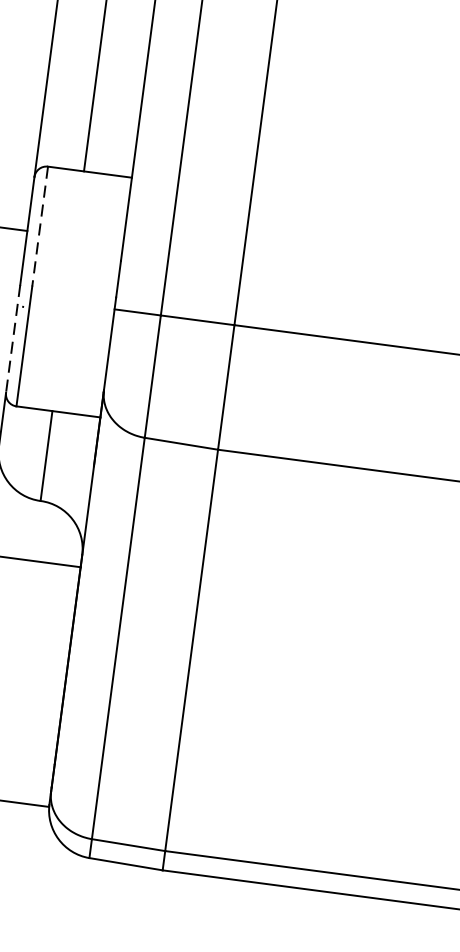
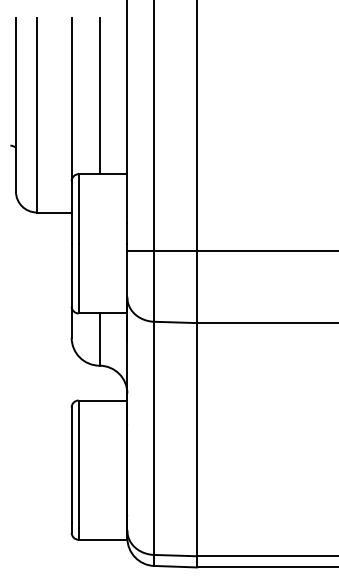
line: (39, 227) -> (78, 209), dashed -> solid
line: (12, 339) -> (71, 275), dashed -> solid

